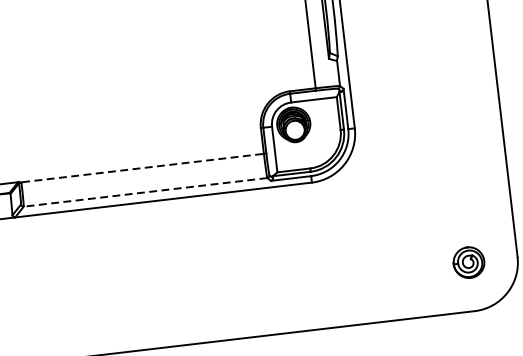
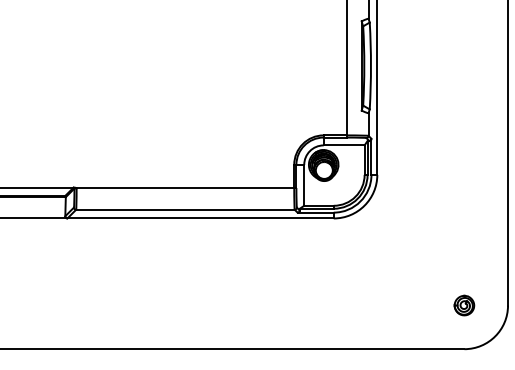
line: (143, 168) -> (186, 188), dashed -> solid
line: (144, 192) -> (184, 209), dashed -> solid
part: (469, 262) -> (464, 305), size x0.71

